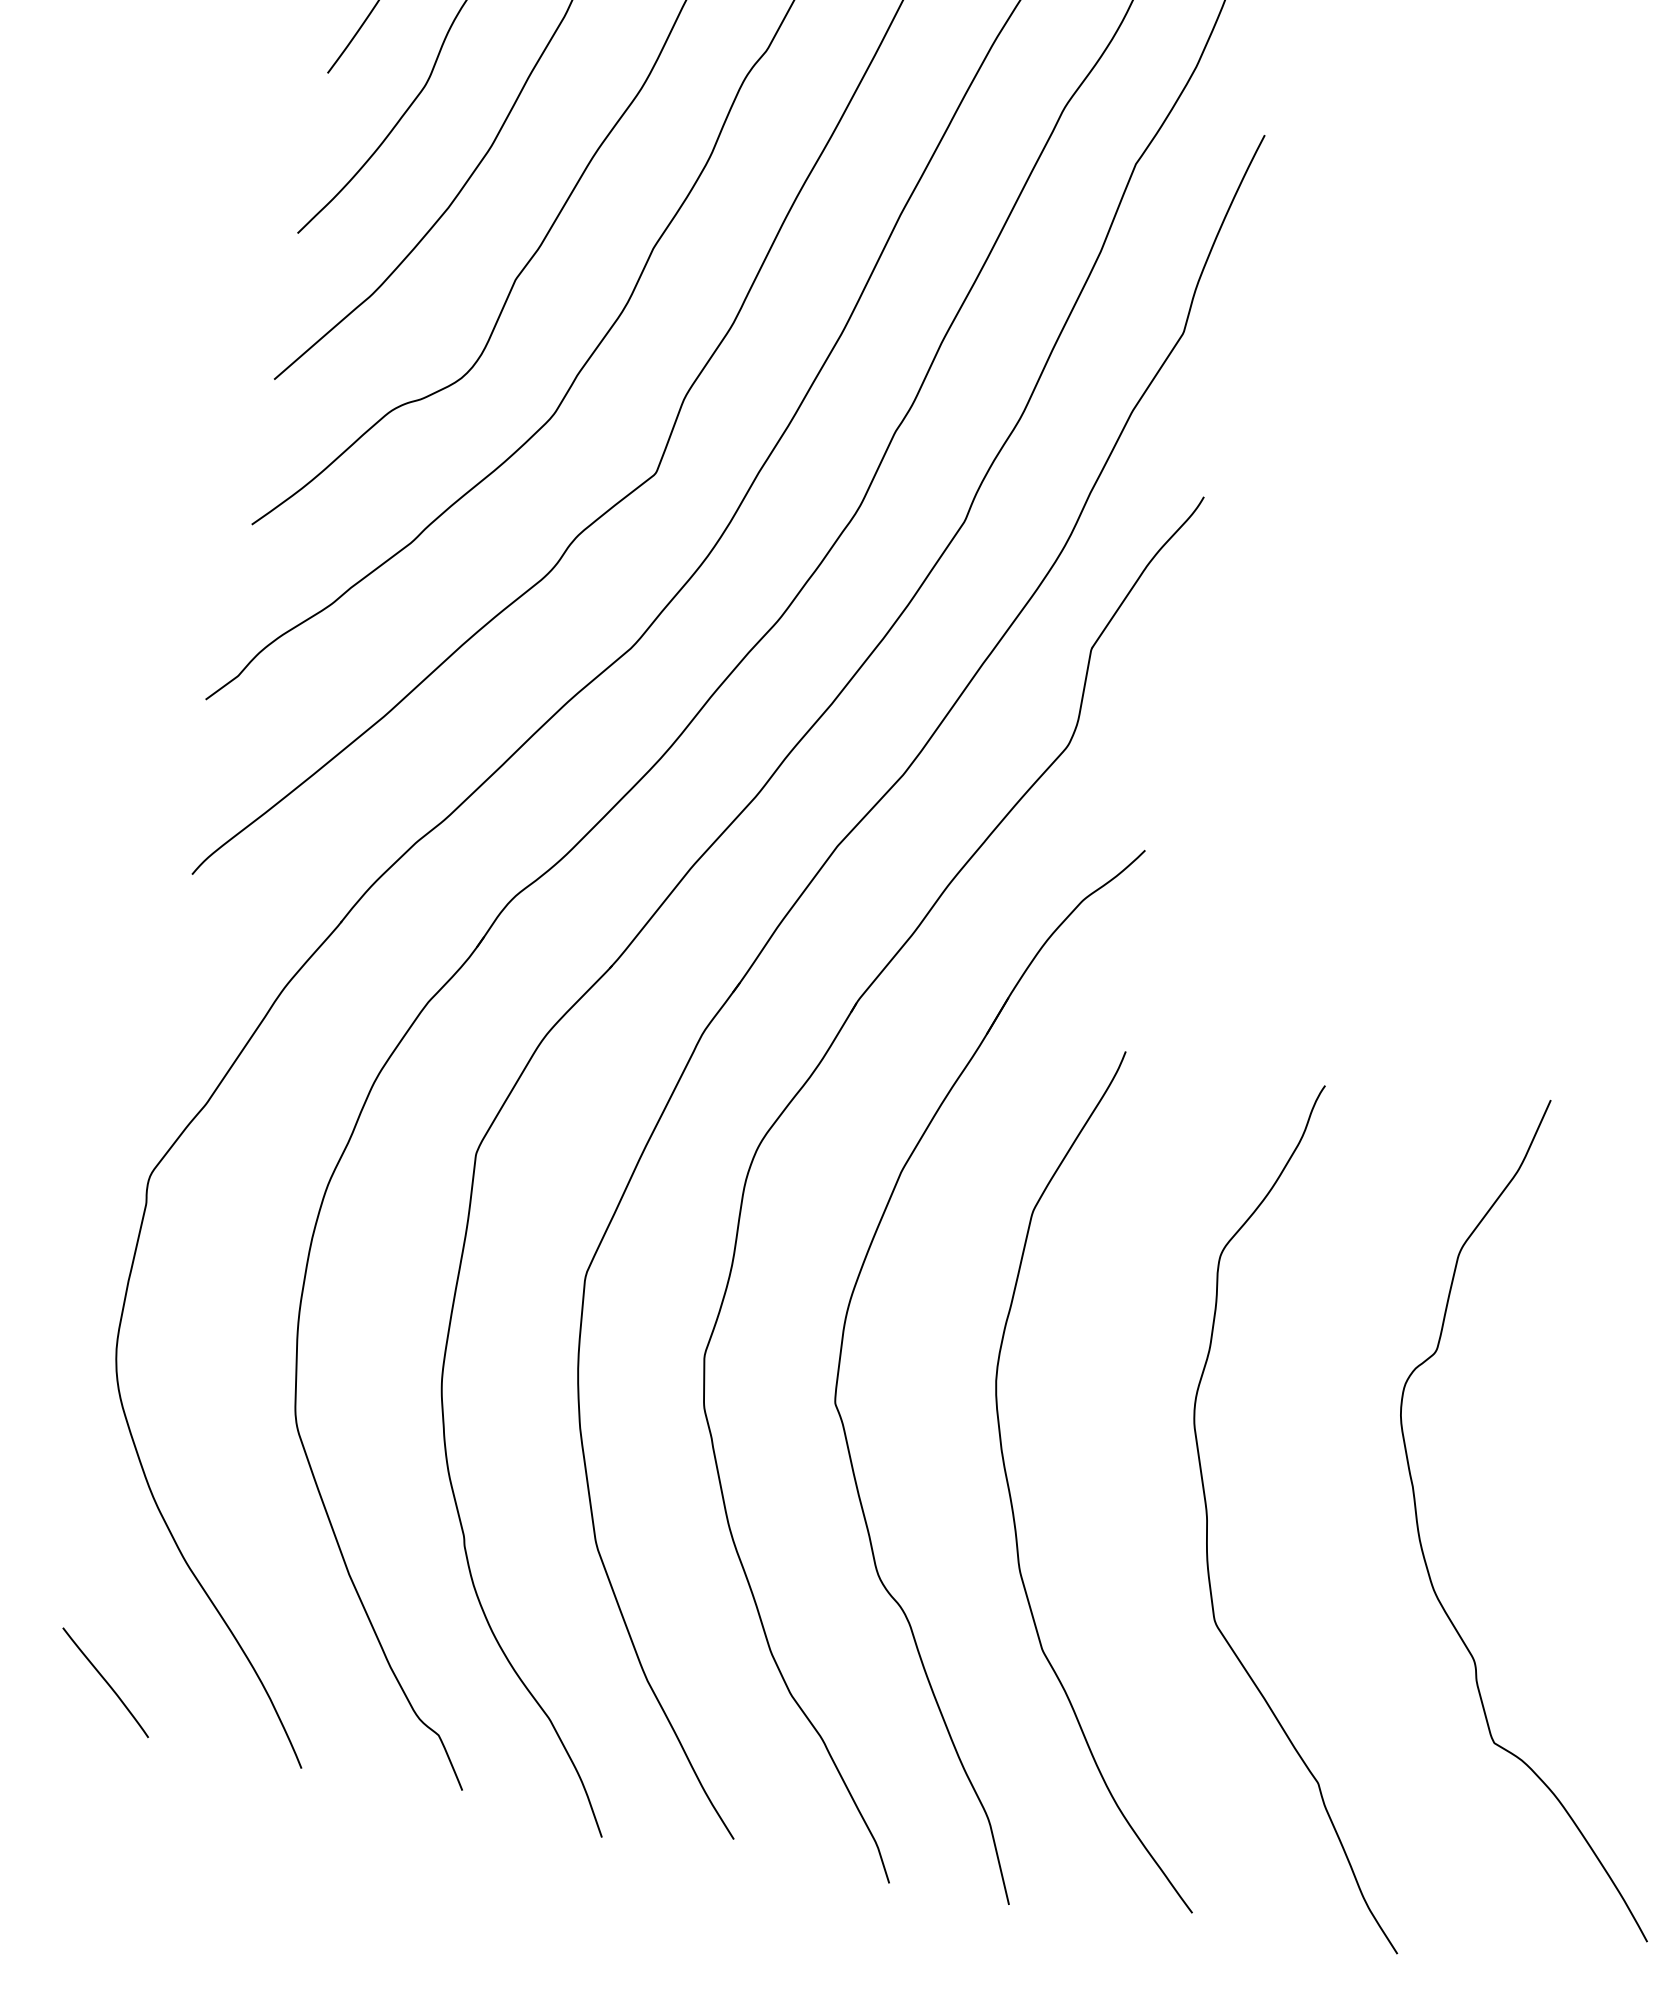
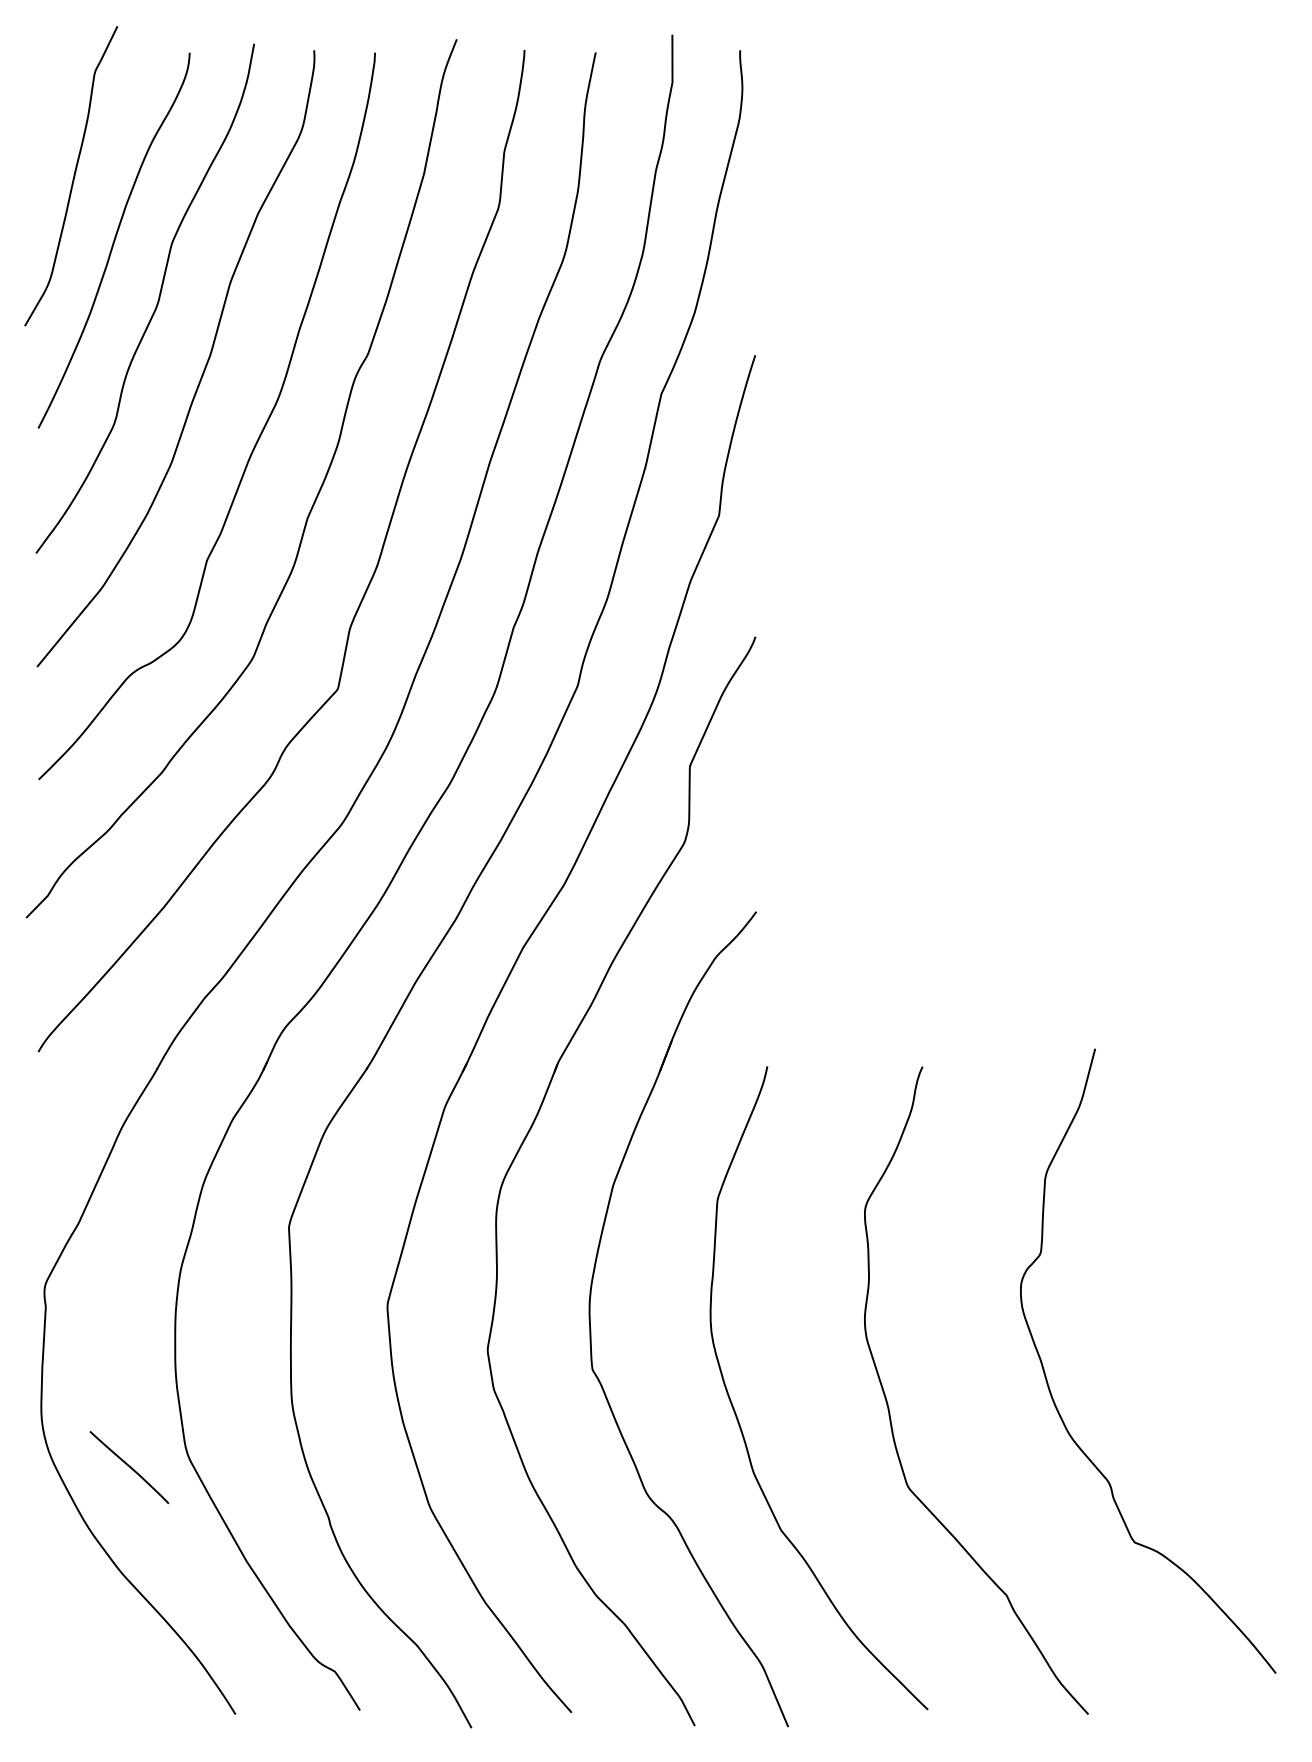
curve: (105, 1682) -> (129, 1467), moved

